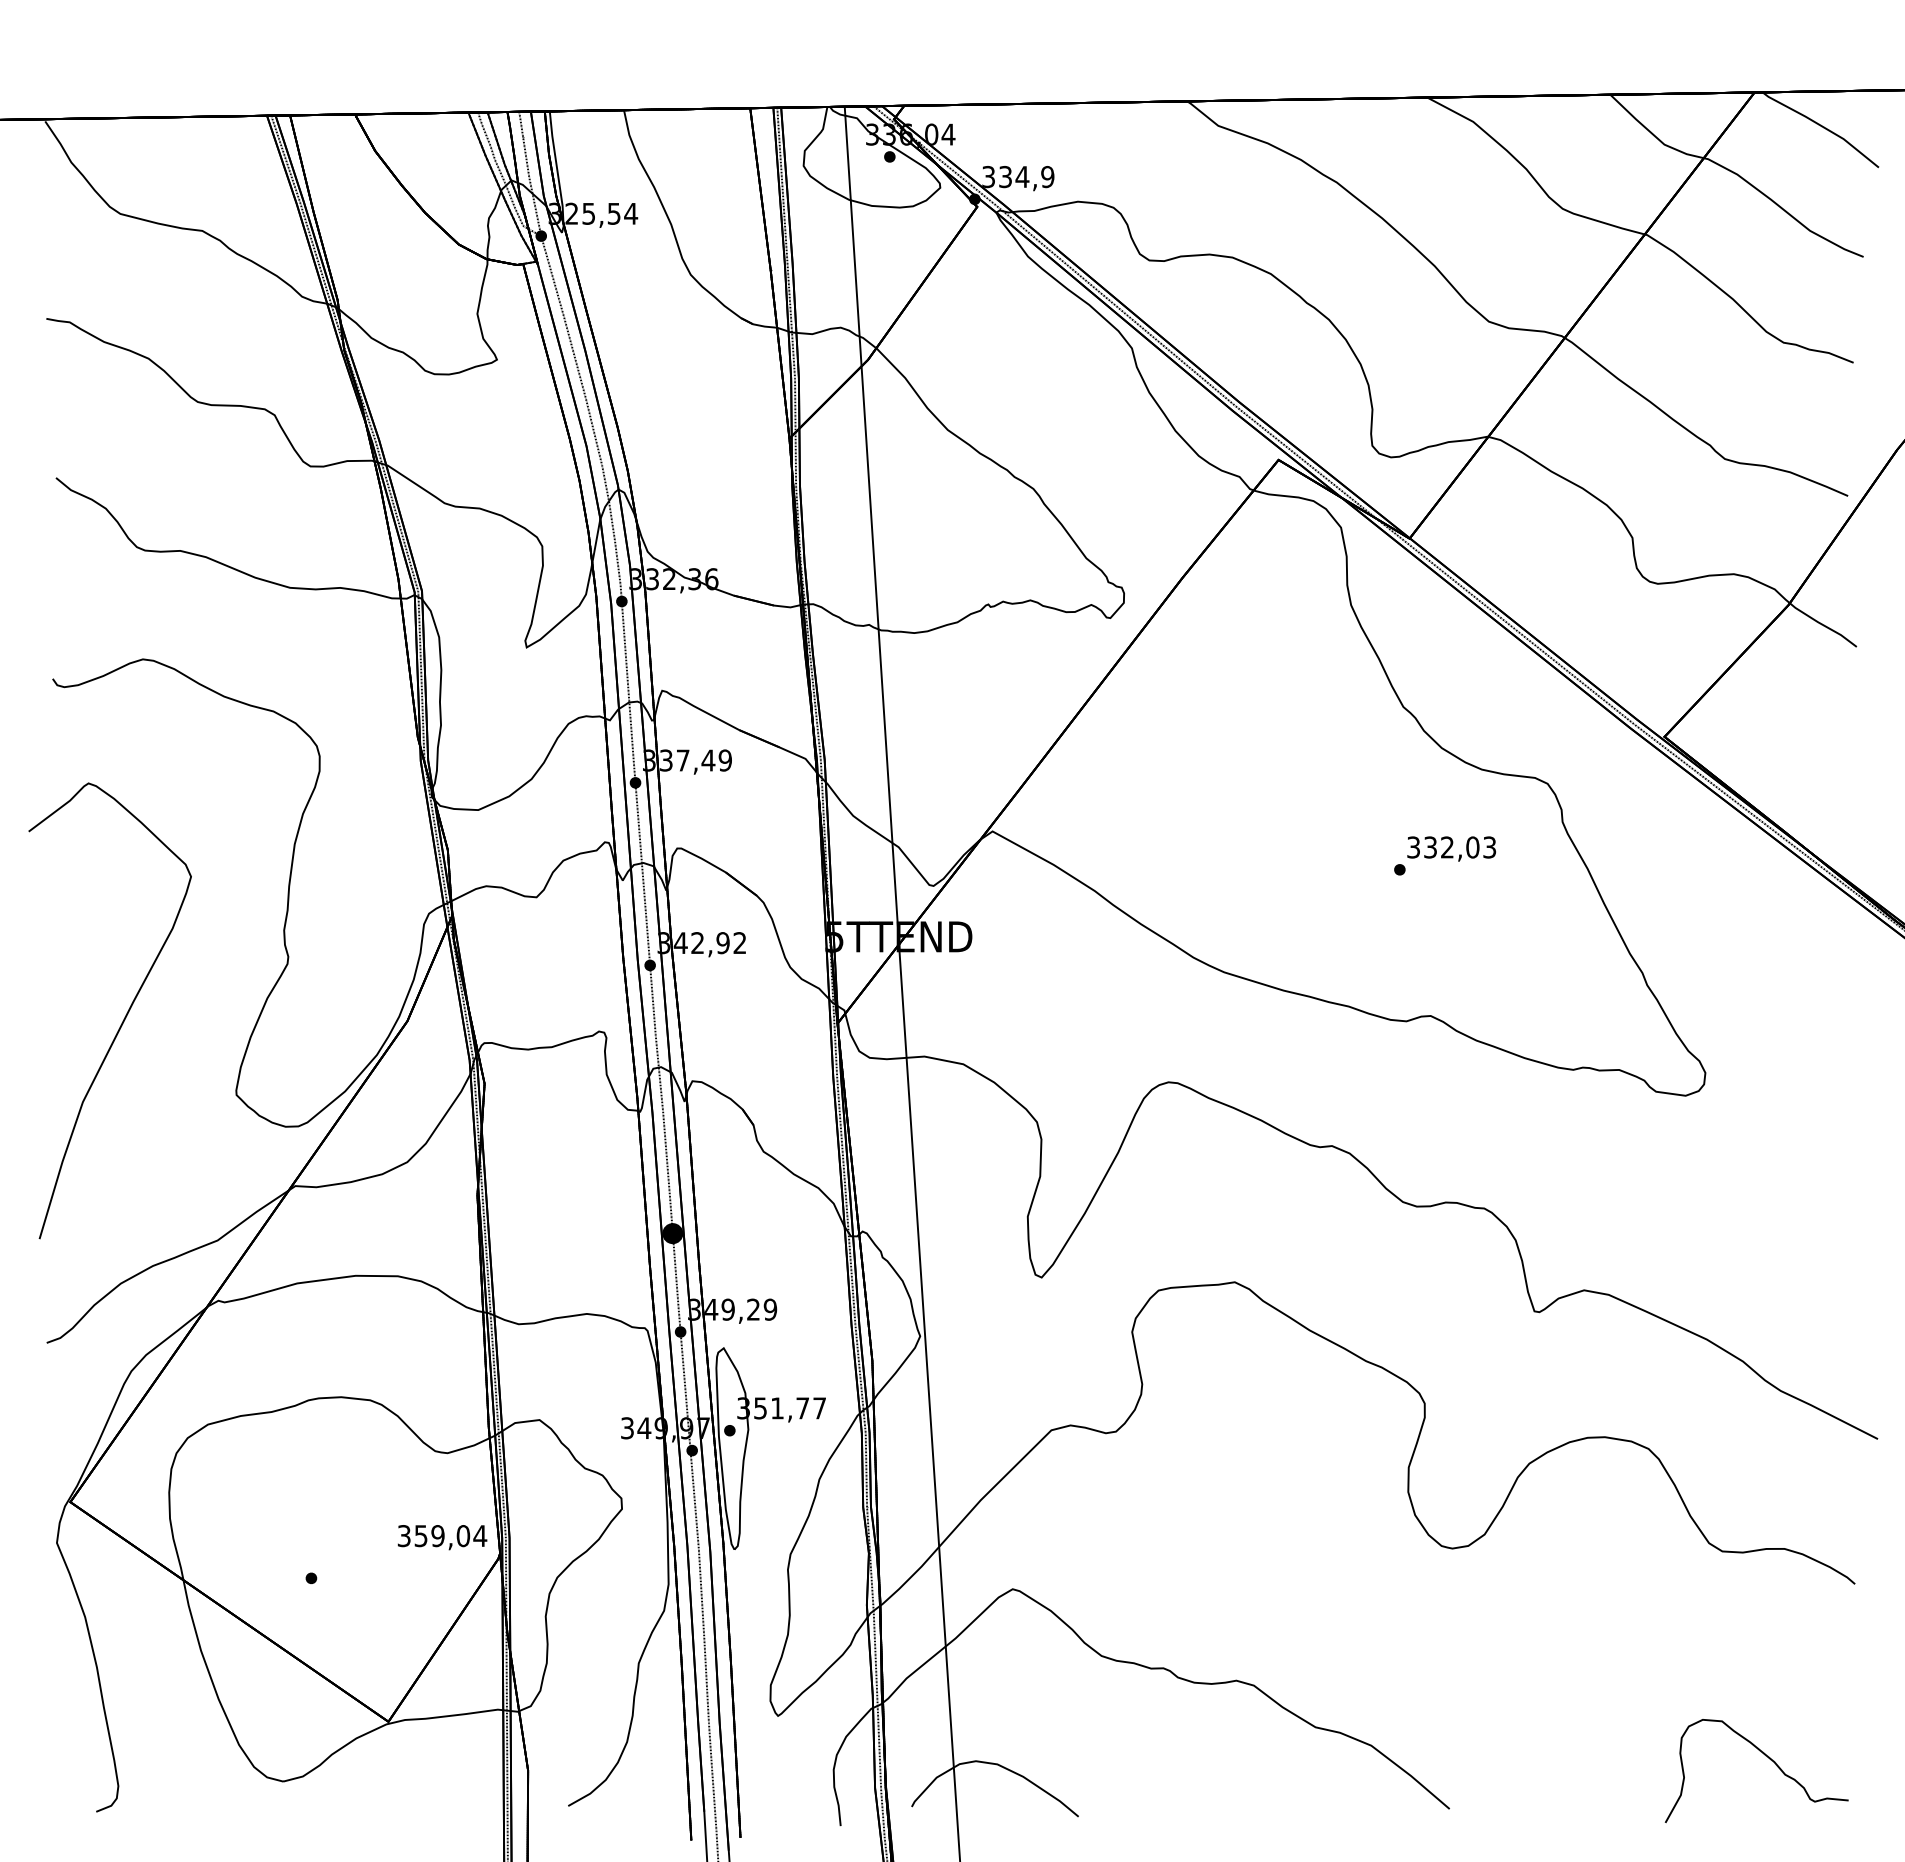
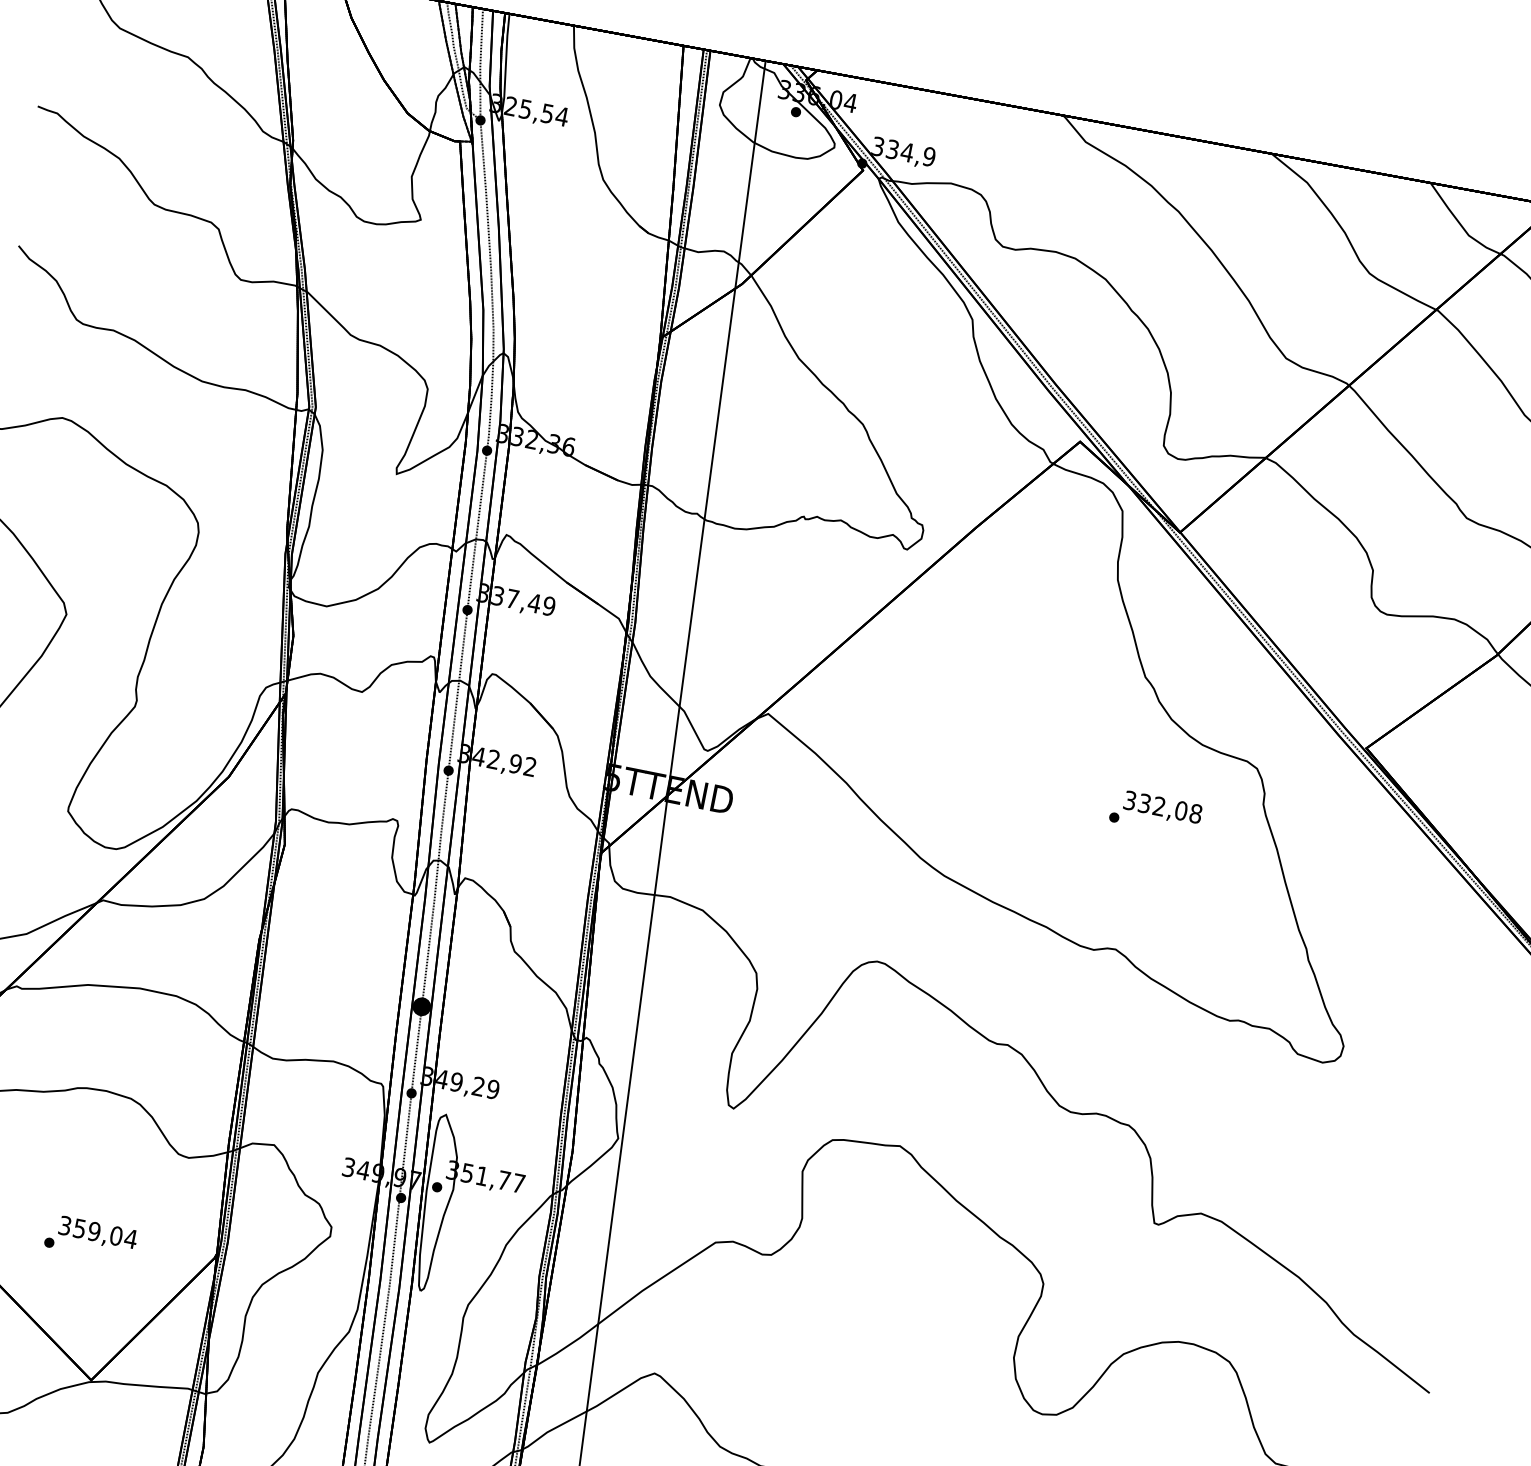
text: (1489, 847) -> (1195, 813), 332,03 -> 332,08
text: (442, 1537) -> (98, 1233), moved

